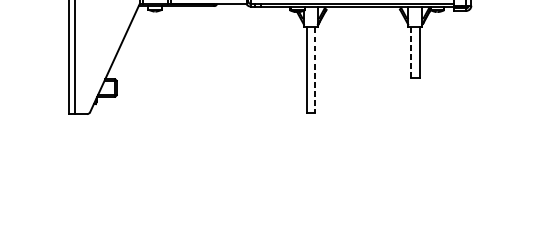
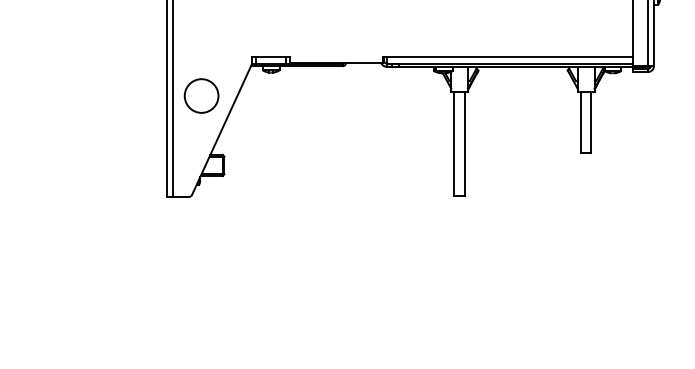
circle: (97, 30) -> (201, 95), added
line: (410, 52) -> (580, 122), dashed -> solid
line: (314, 69) -> (464, 143), dashed -> solid

